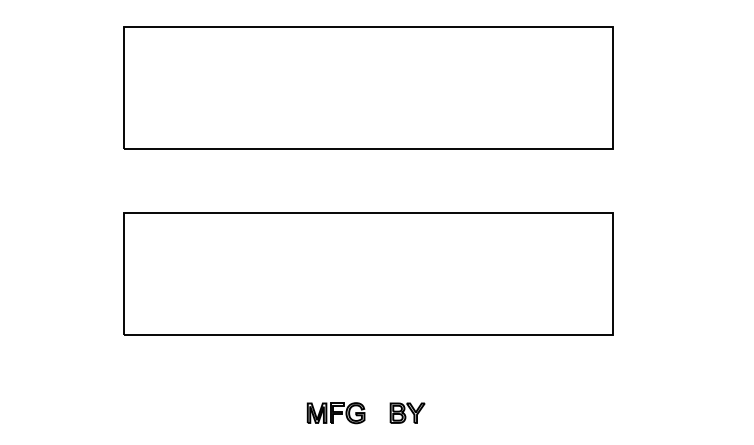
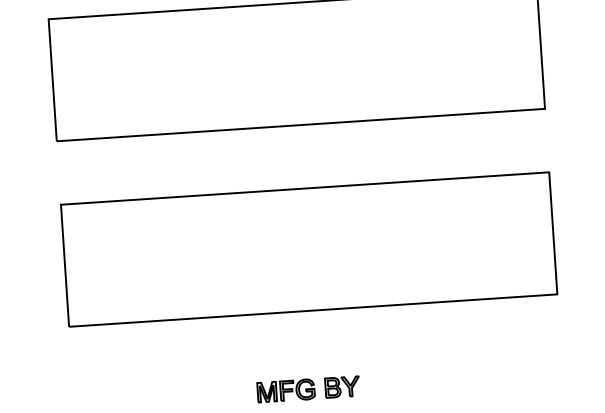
part: (407, 412) -> (342, 386), moved

